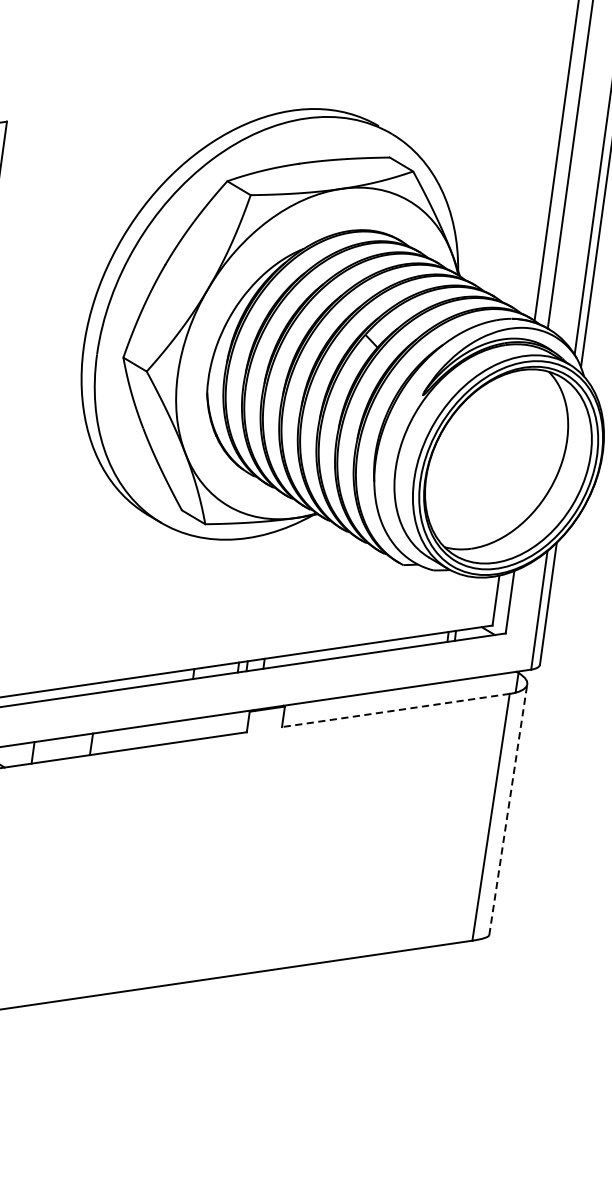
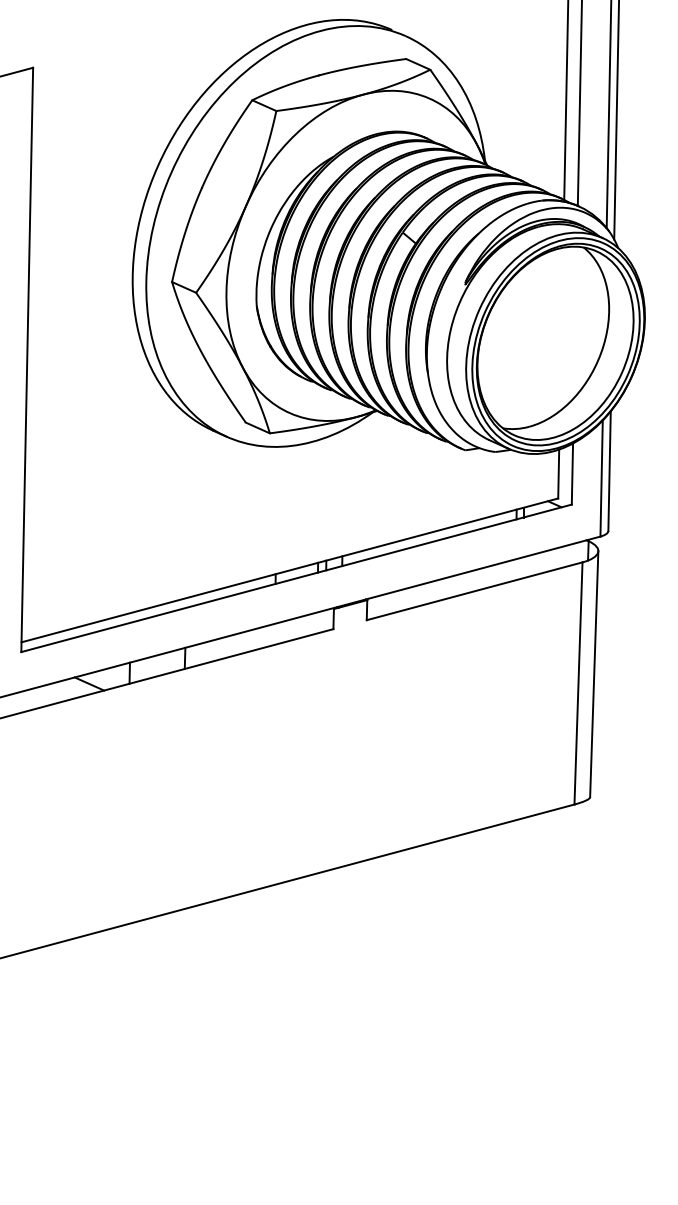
line: (395, 710) -> (474, 591), dashed -> solid
line: (508, 809) -> (594, 673), dashed -> solid

